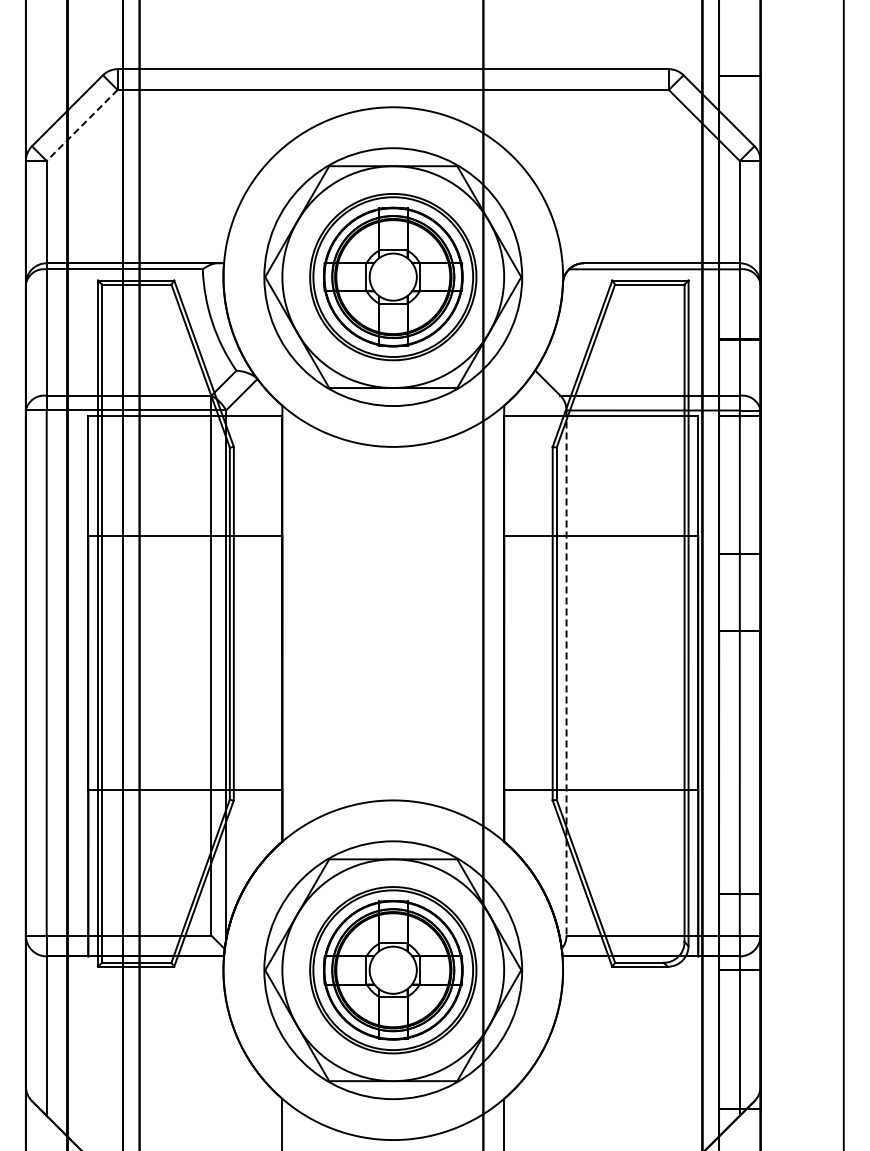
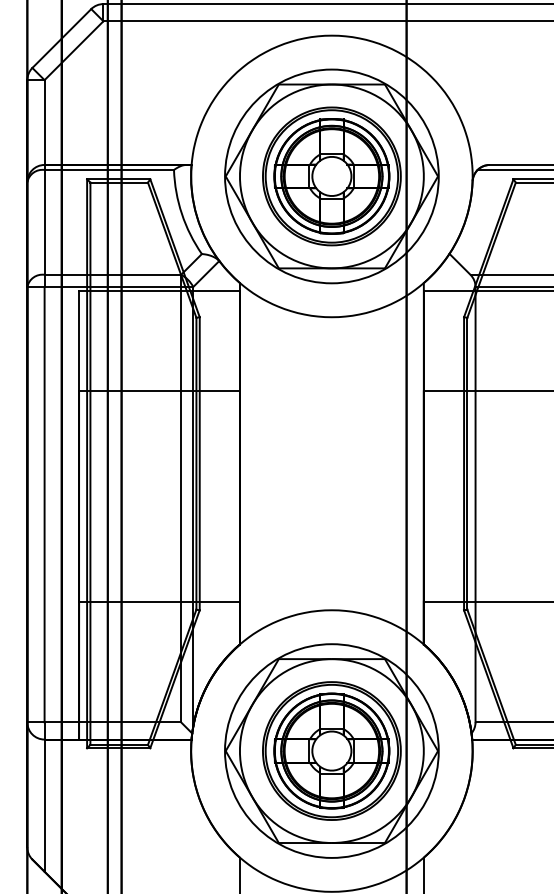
line: (81, 125) -> (73, 50), dashed -> solid
line: (566, 673) -> (475, 505), dashed -> solid

